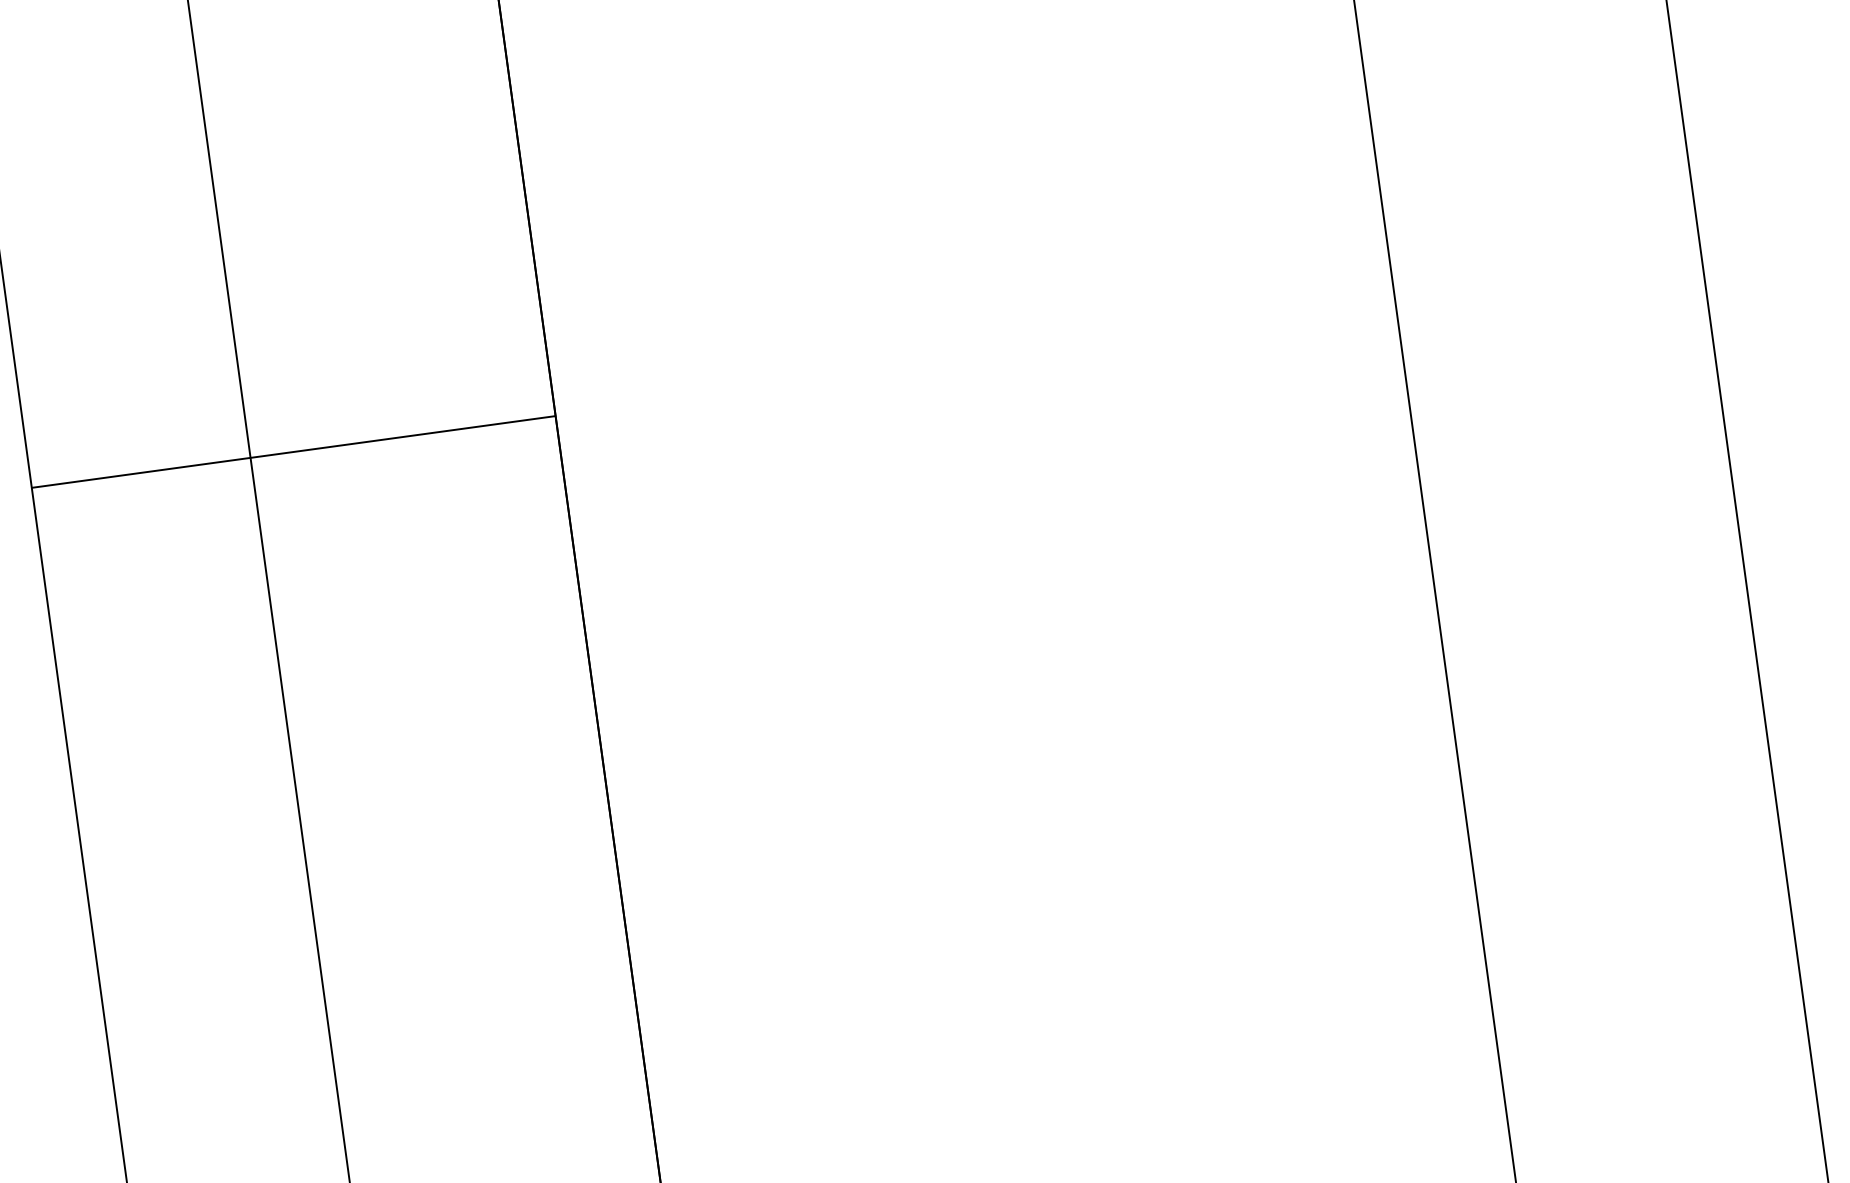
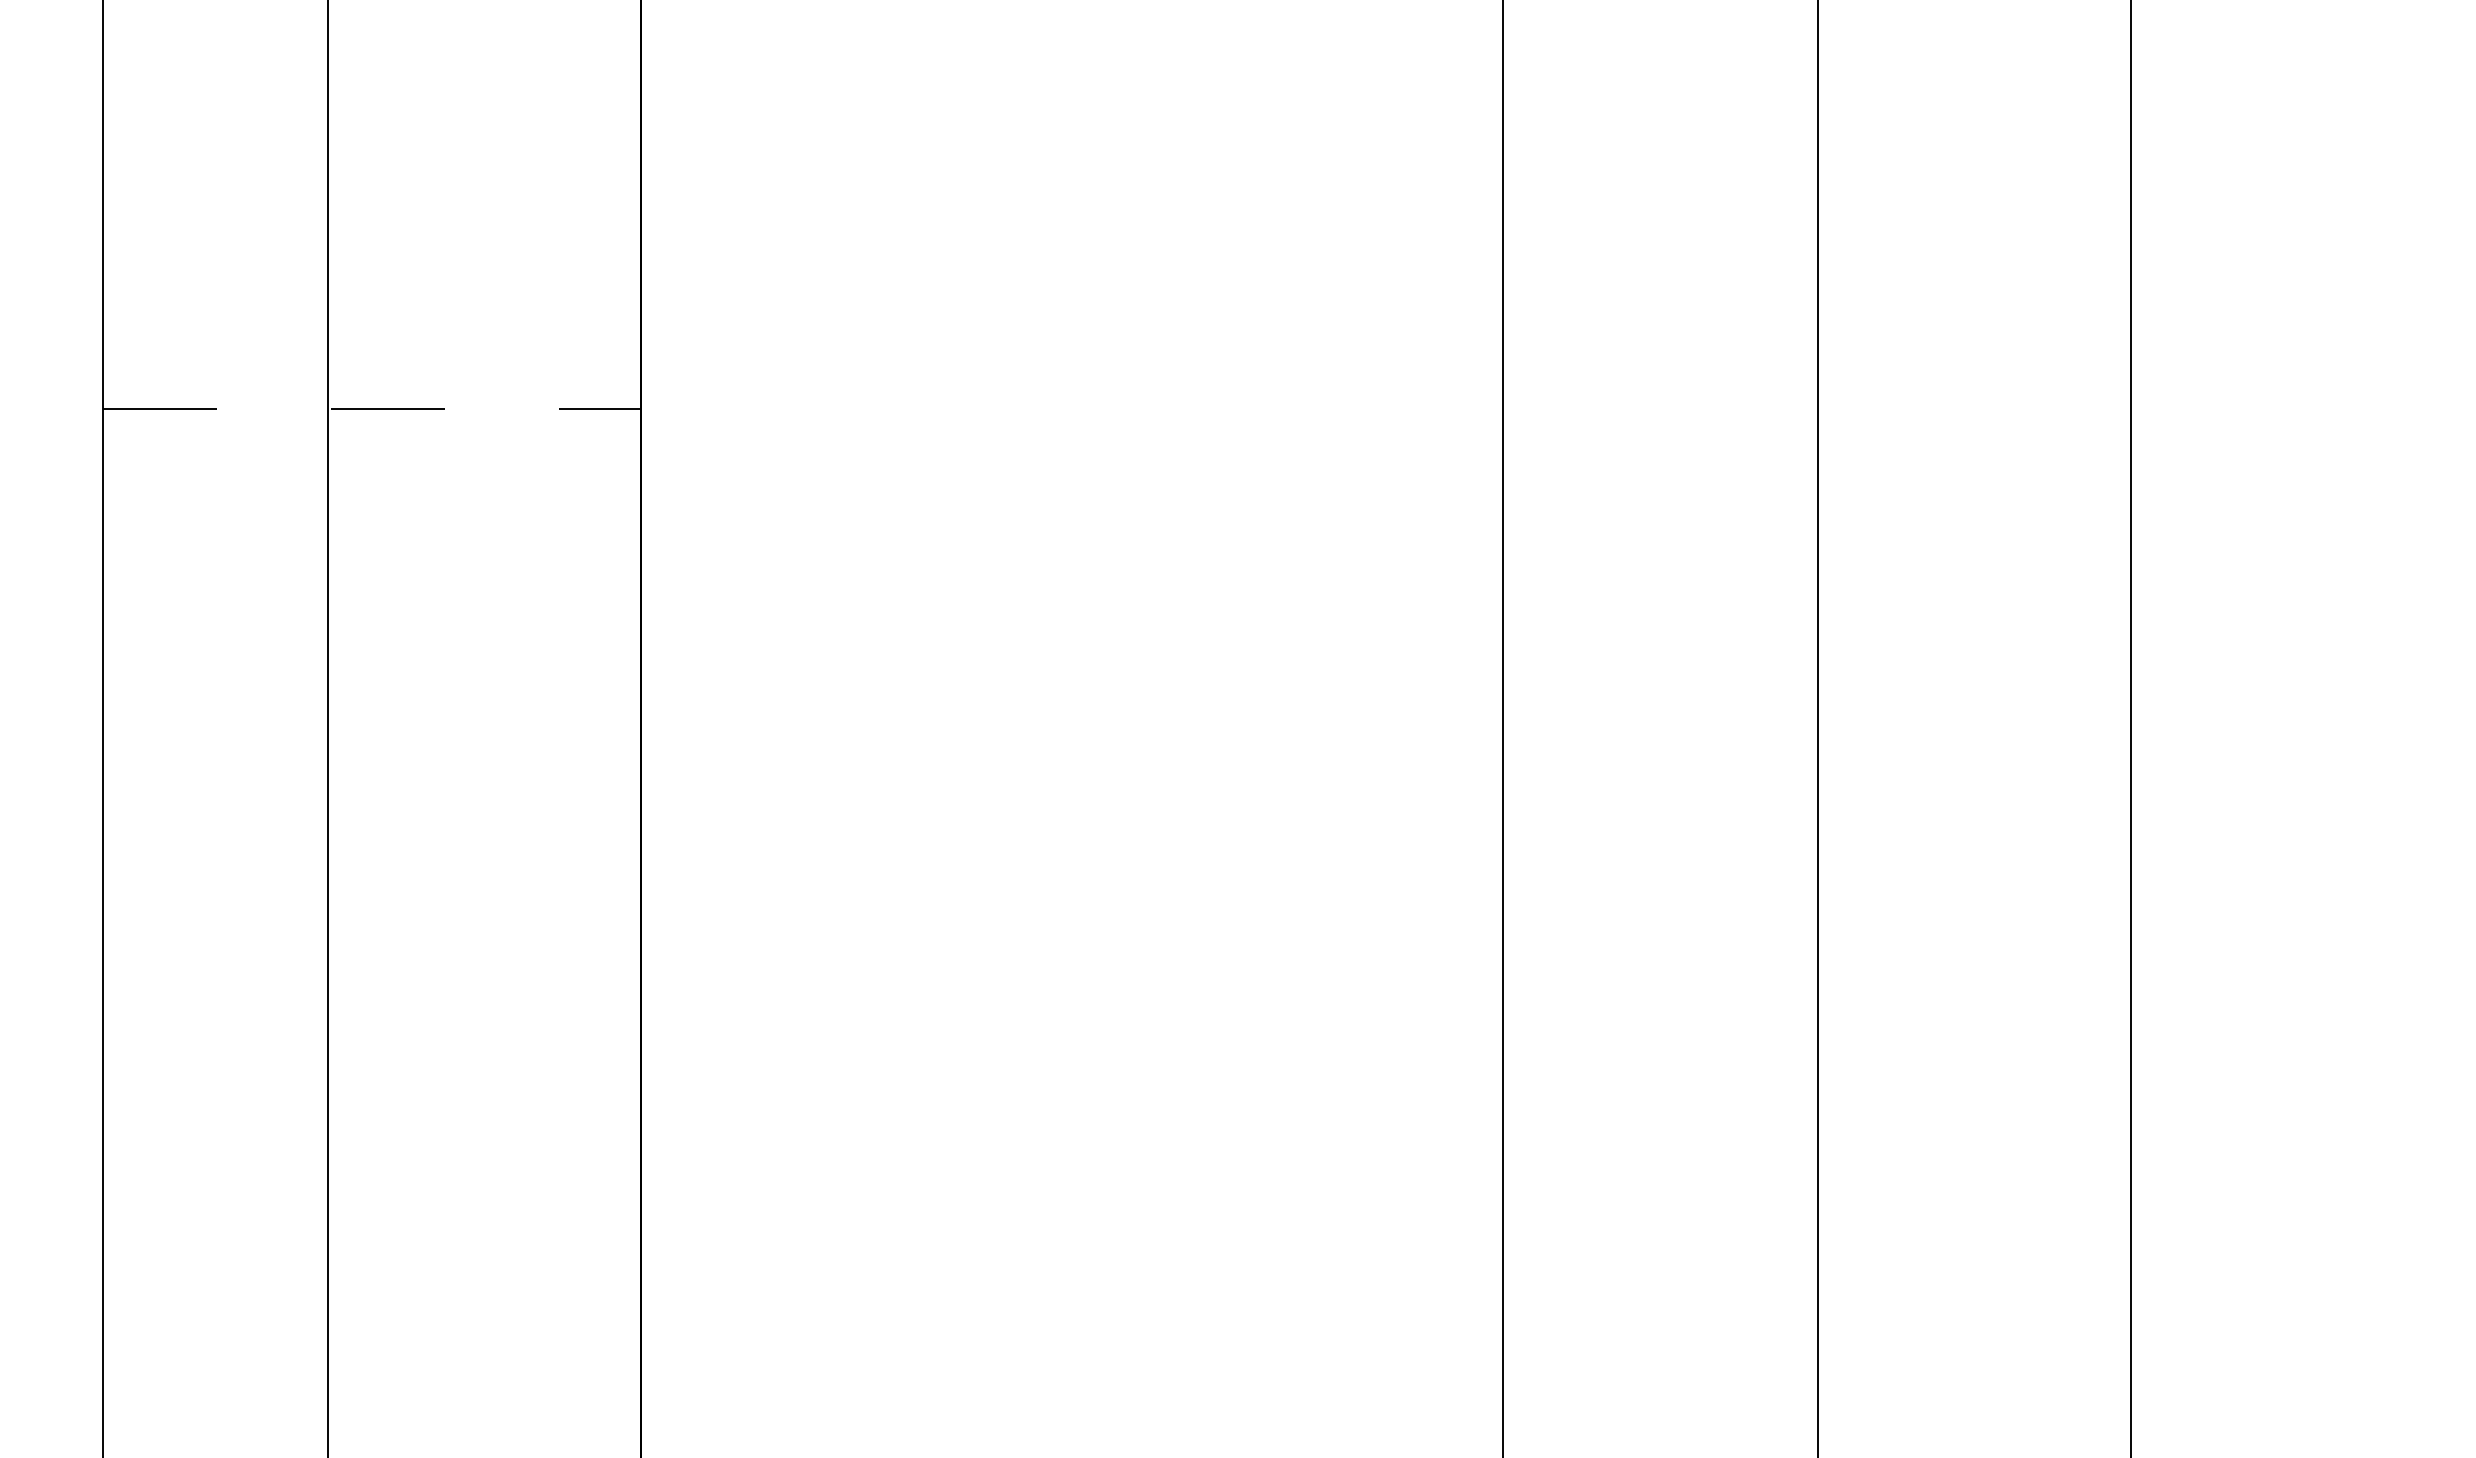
line: (293, 451) -> (372, 408), solid -> dashed

